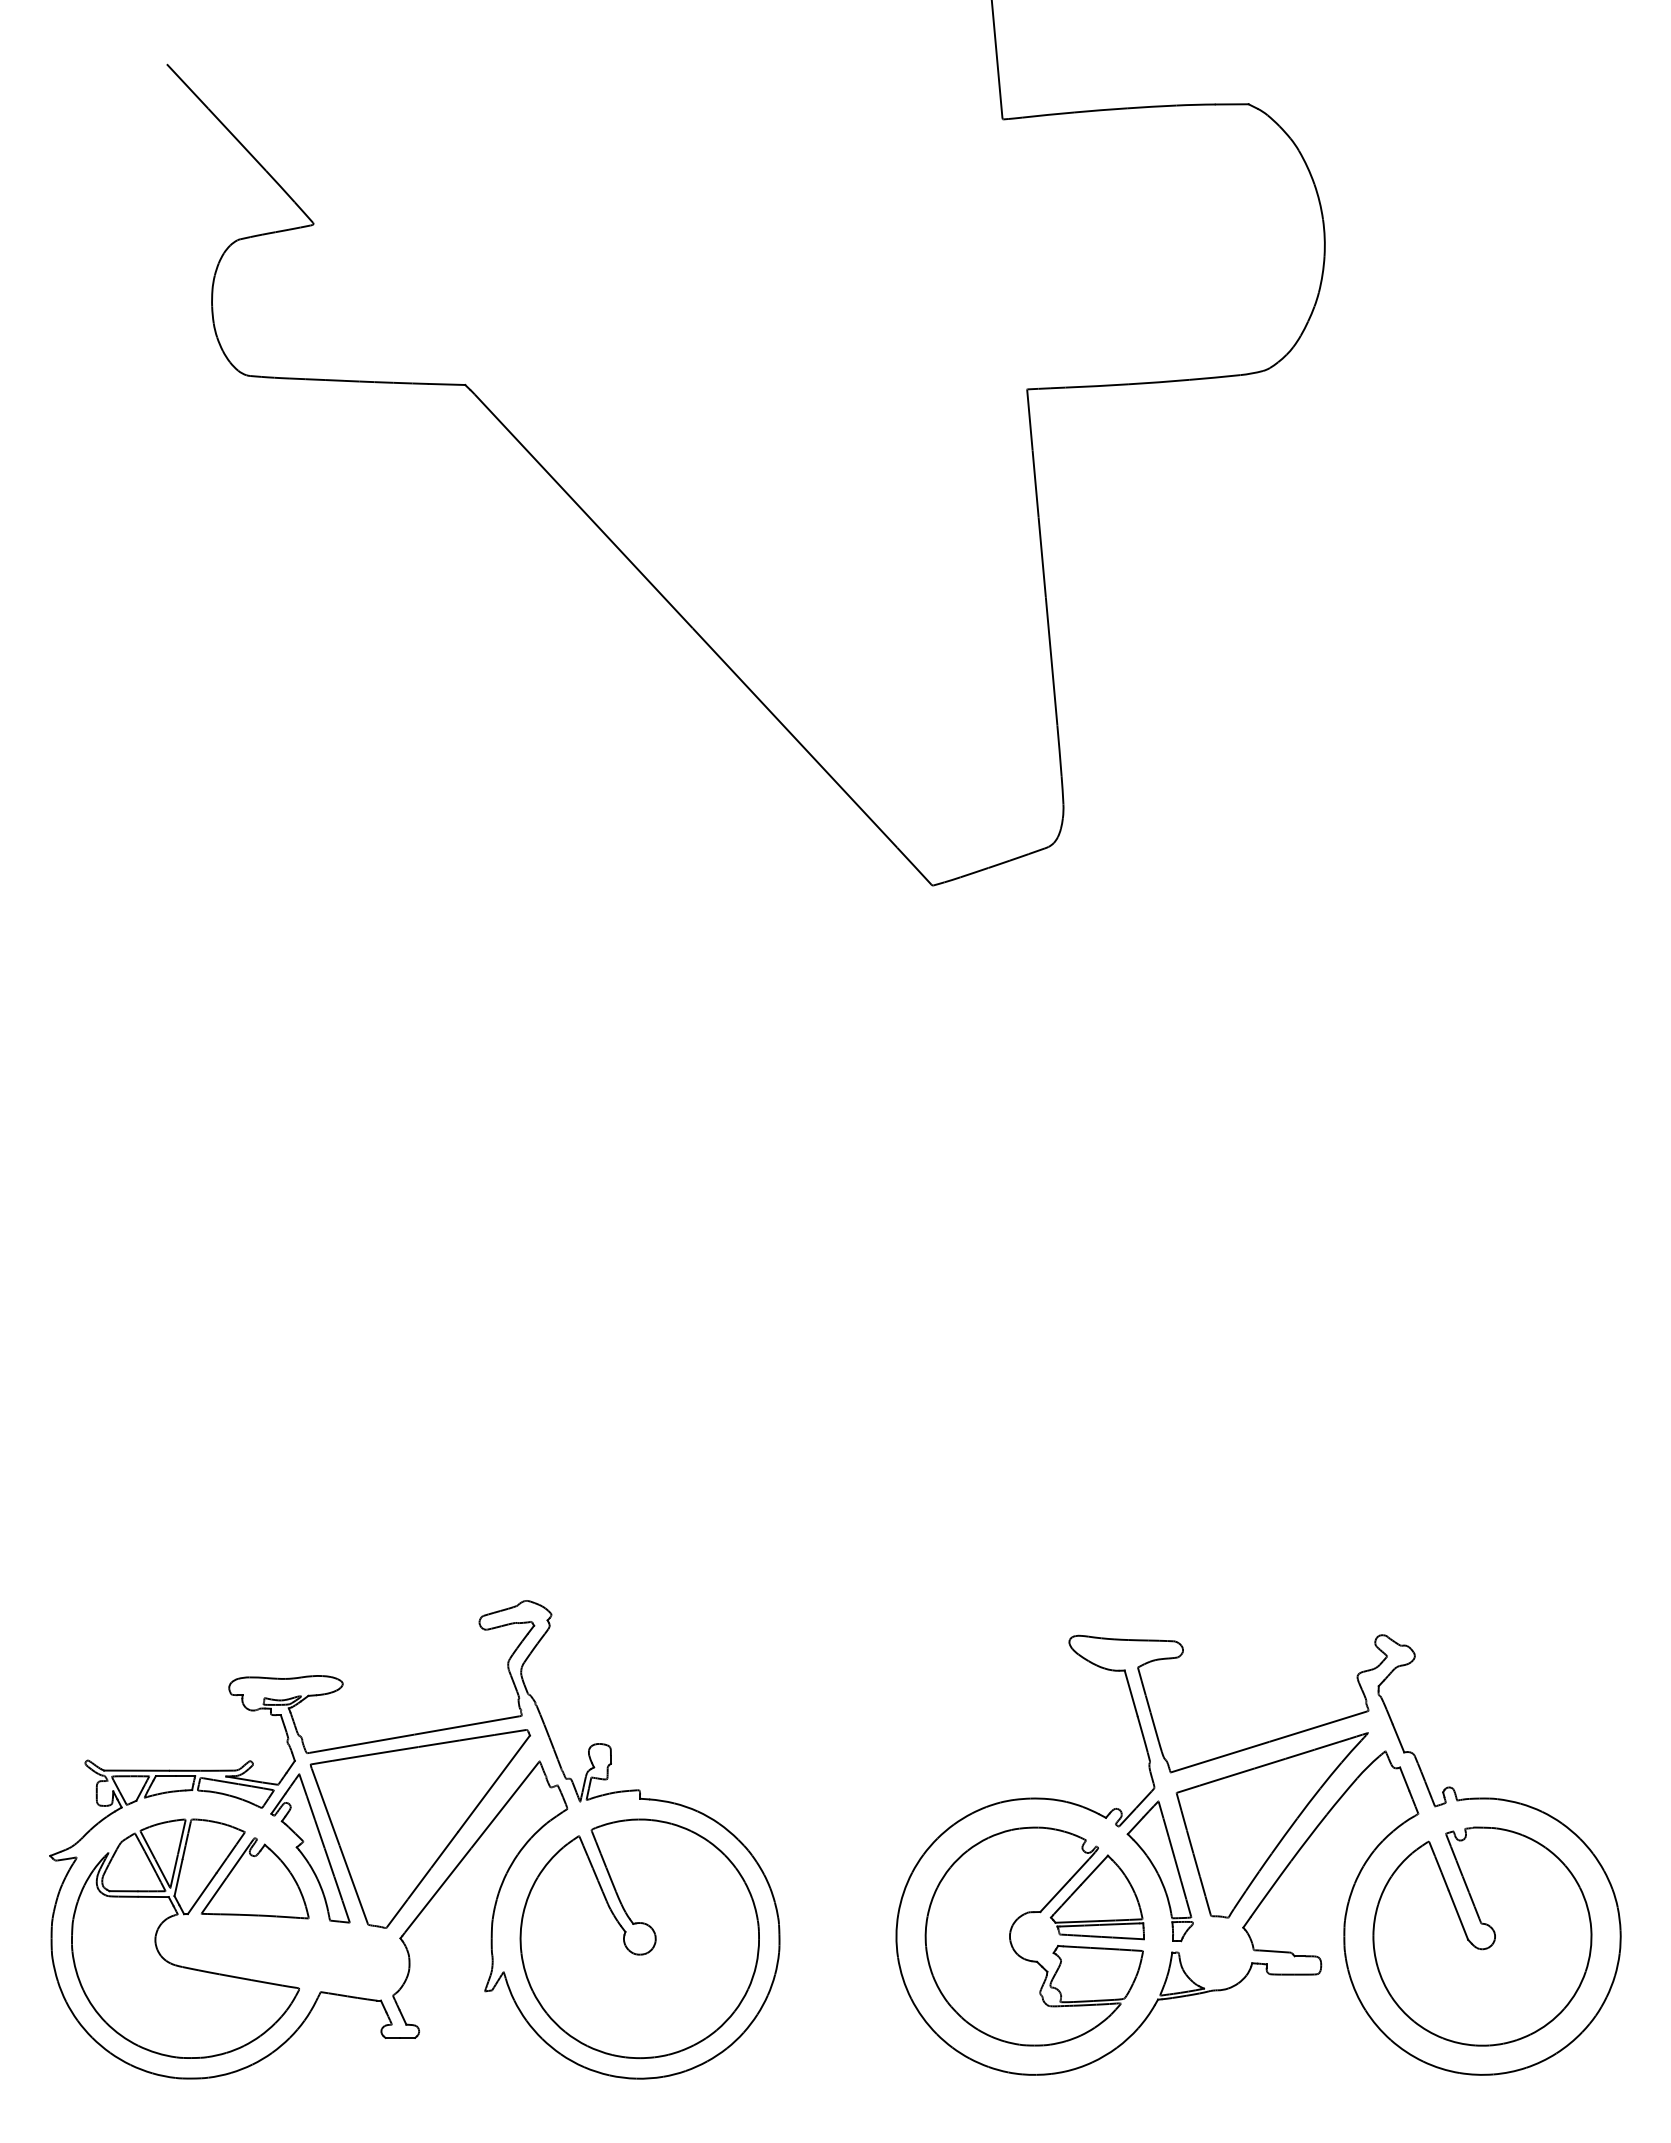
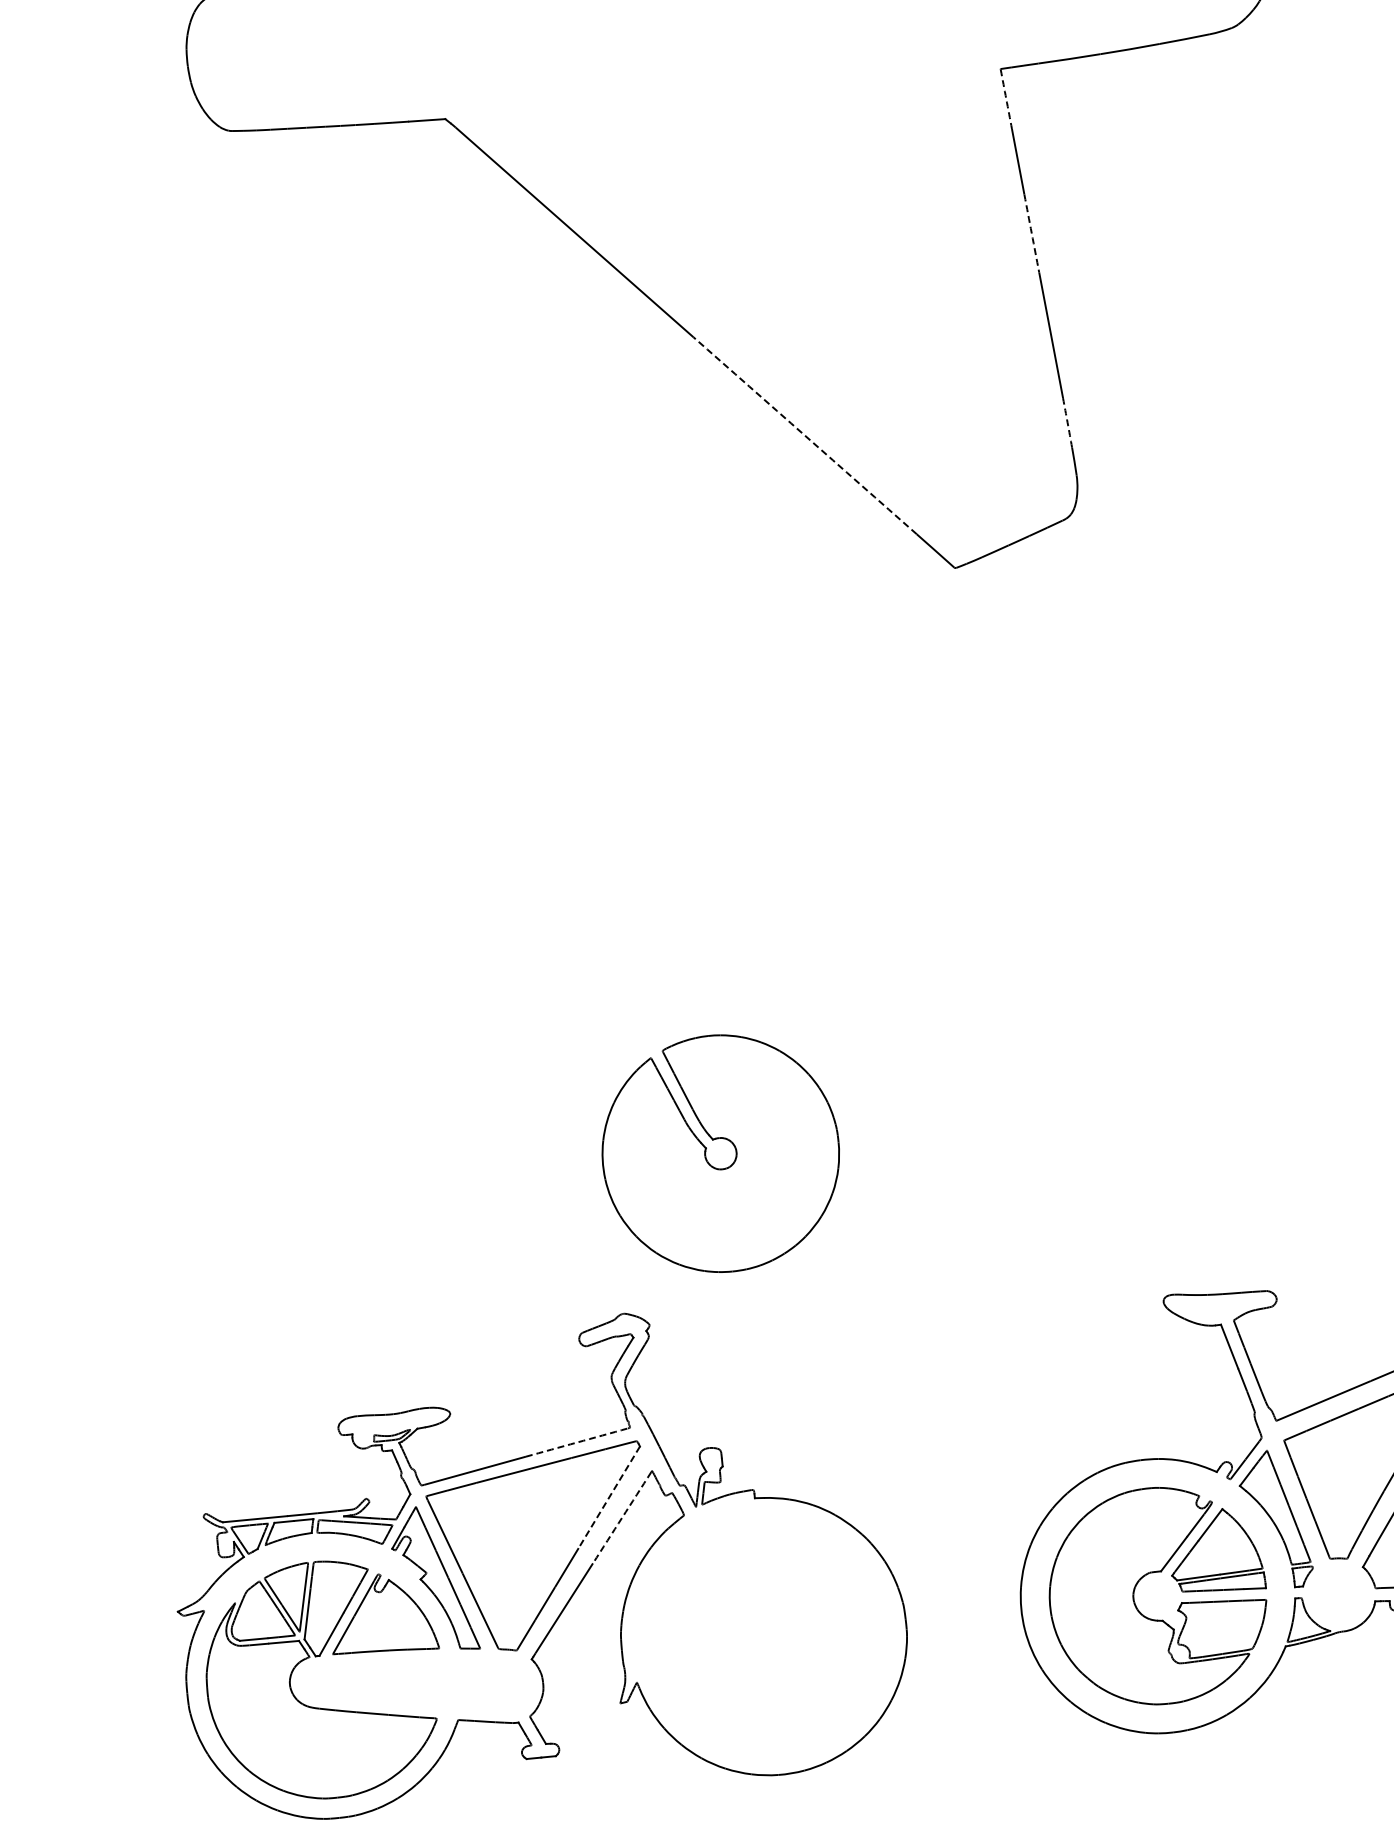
arc: (1029, 420) -> (1005, 99), solid -> dashed
arc: (1042, 557) -> (1032, 233), solid -> dashed
arc: (794, 737) -> (804, 435), solid -> dashed
arc: (1059, 750) -> (1067, 422), solid -> dashed
arc: (467, 1725) -> (577, 1442), solid -> dashed
line: (494, 1783) -> (609, 1497), solid -> dashed
arc: (505, 1805) -> (622, 1517), solid -> dashed
part: (625, 1936) -> (706, 1152), moved

